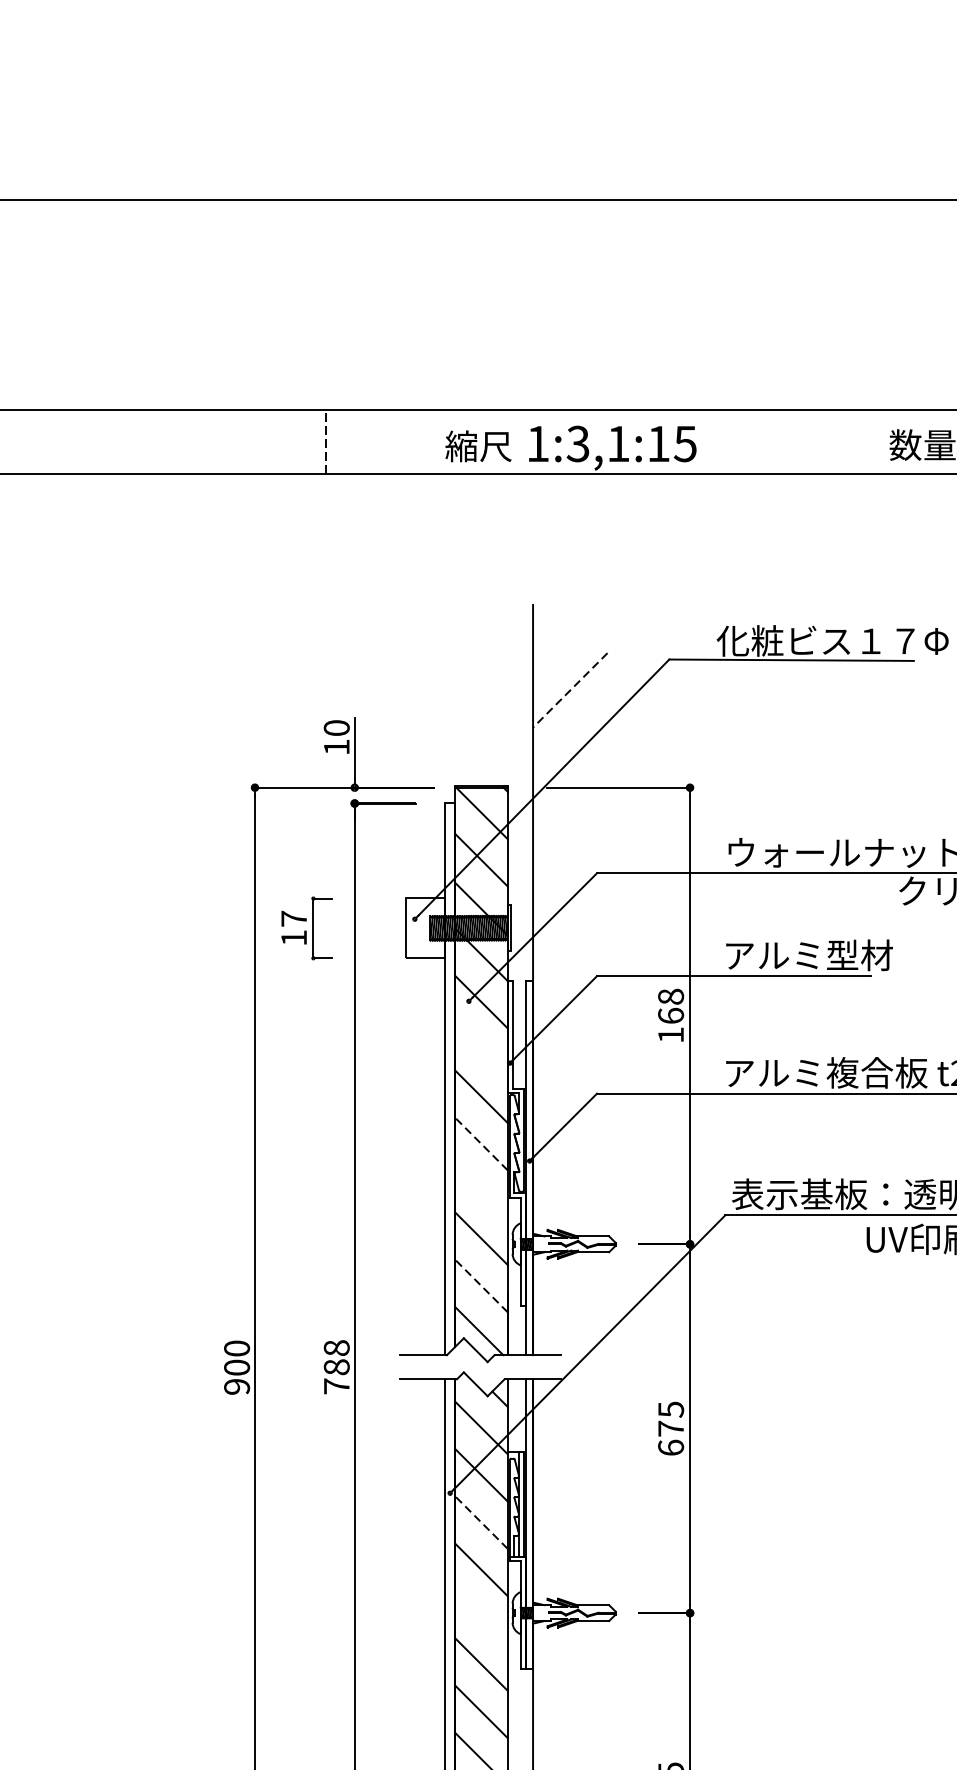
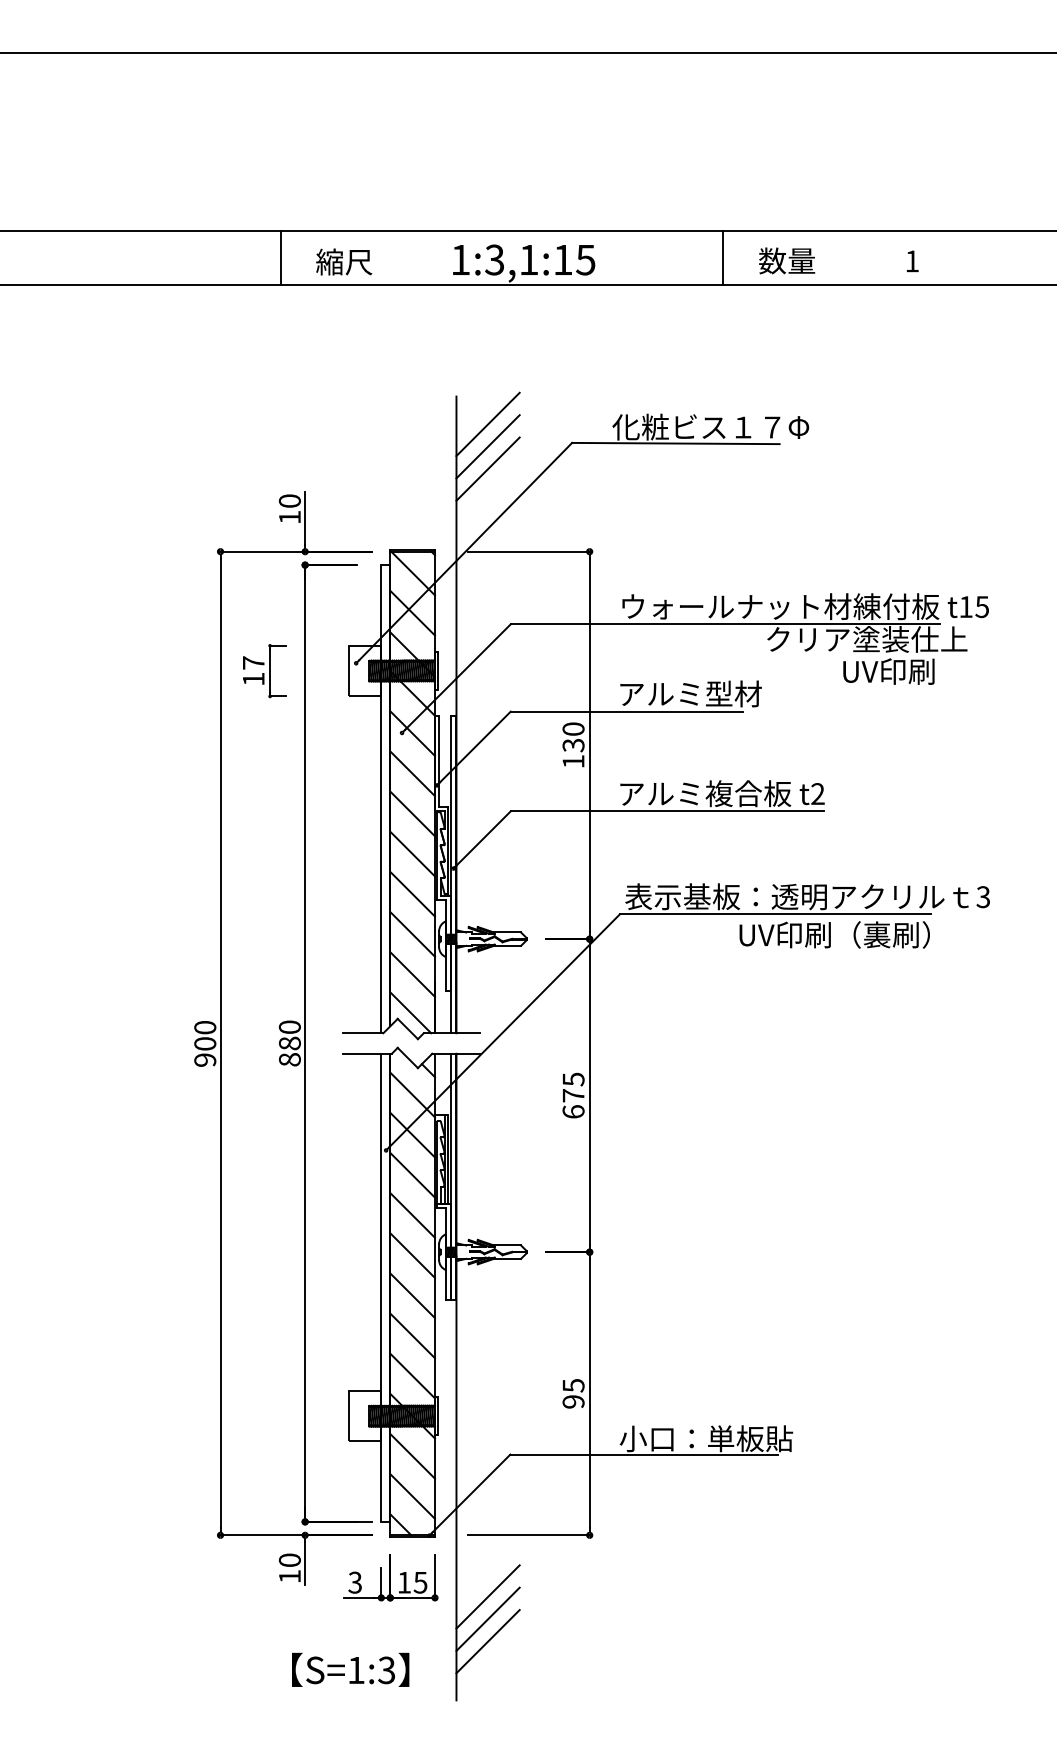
line: (325, 442) -> (280, 258), dashed -> solid
line: (847, 442) -> (723, 258), added
text: (478, 445) -> (344, 261), moved
line: (569, 637) -> (487, 424), added
line: (569, 663) -> (487, 446), added
line: (570, 690) -> (488, 469), dashed -> solid
text: (670, 1006) -> (573, 737), 168 -> 130
line: (481, 1049) -> (412, 773), added
line: (481, 1144) -> (412, 854), dashed -> solid
line: (481, 1190) -> (412, 893), added
line: (481, 1285) -> (412, 974), dashed -> solid
text: (336, 1367) -> (289, 1043), 788 -> 880
line: (481, 1522) -> (412, 1175), dashed -> solid
line: (481, 1617) -> (412, 1255), added

